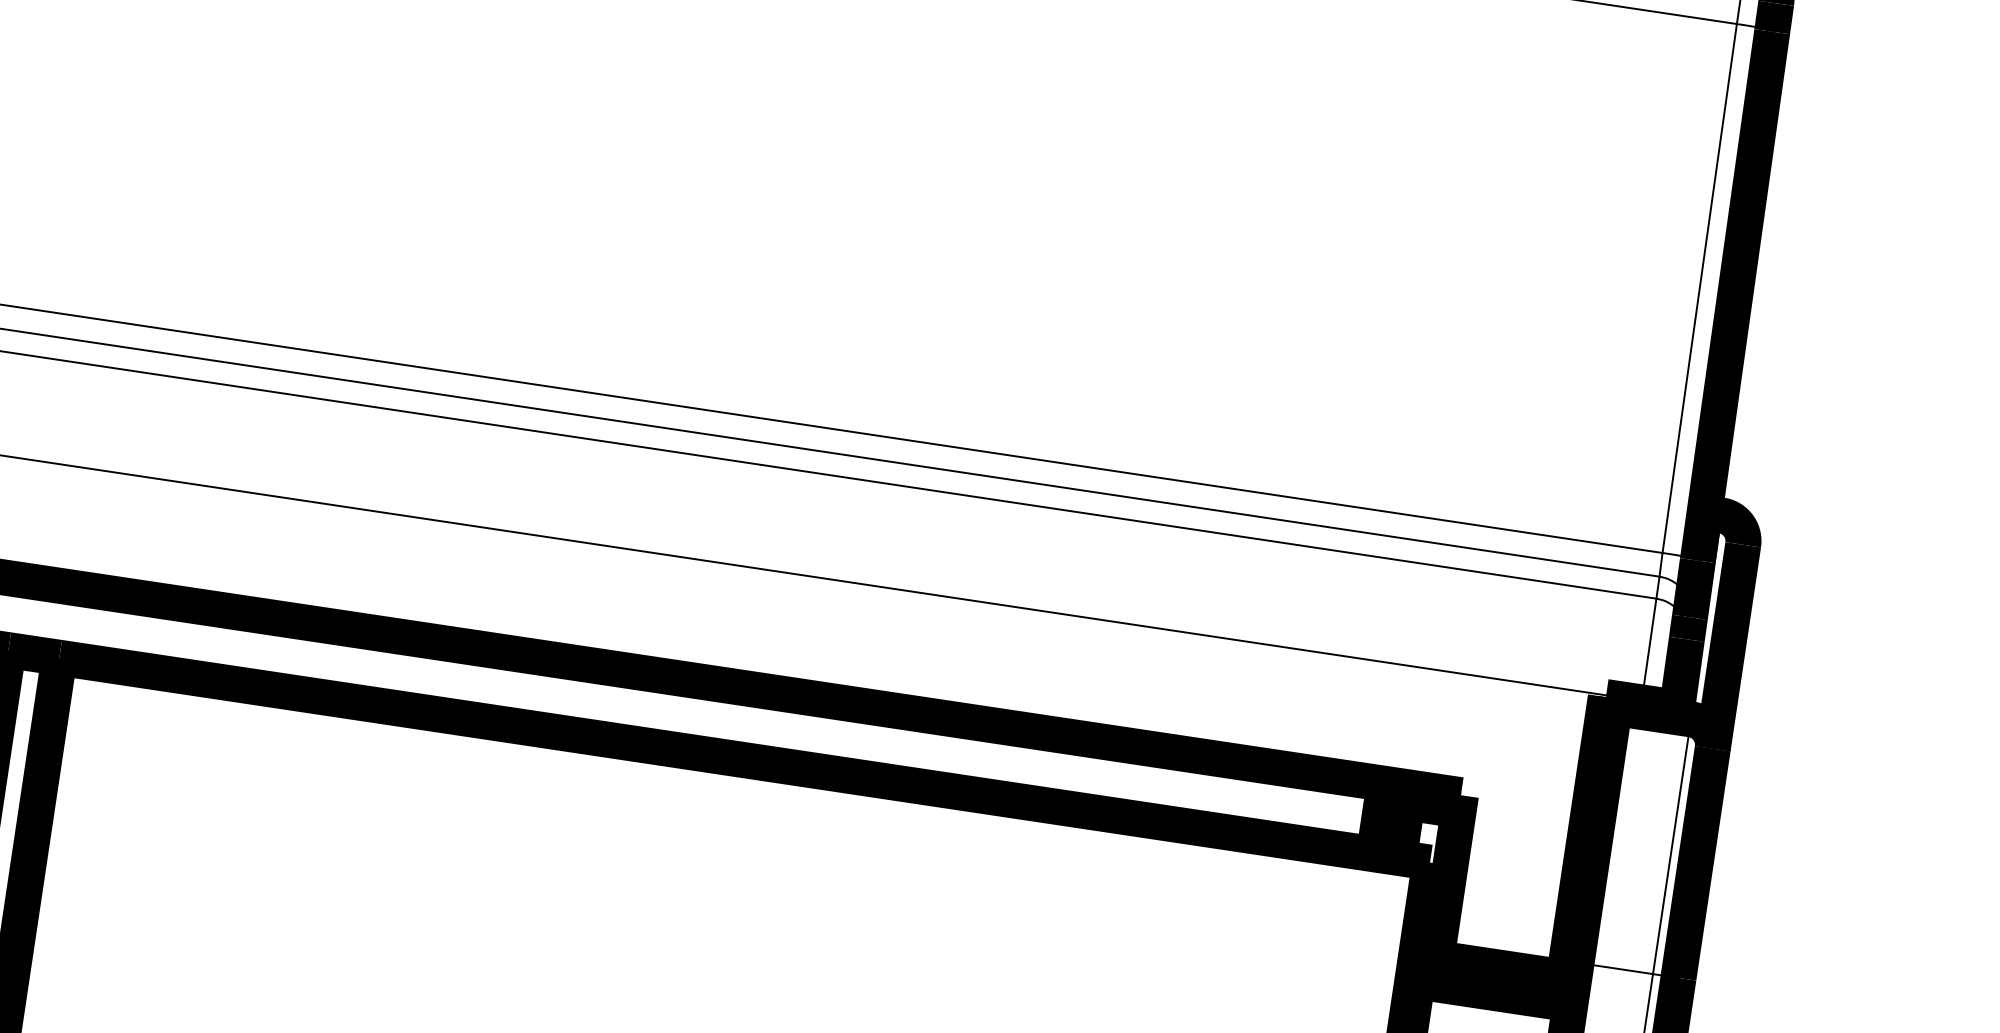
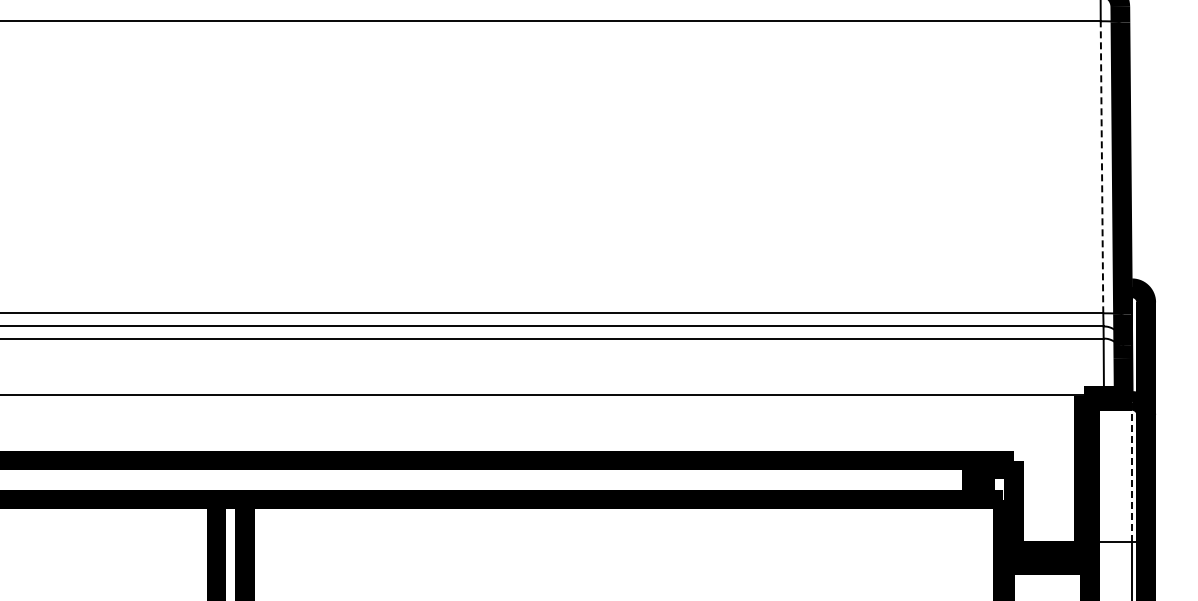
line: (1700, 287) -> (1102, 166), solid -> dashed
line: (1672, 845) -> (1132, 470), solid -> dashed

